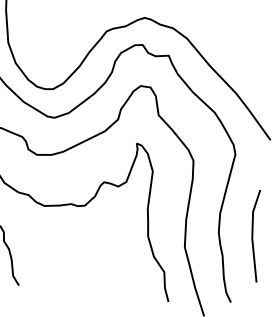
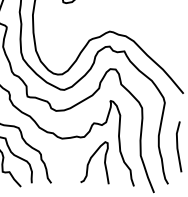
curve: (92, 251) -> (90, 161), added

